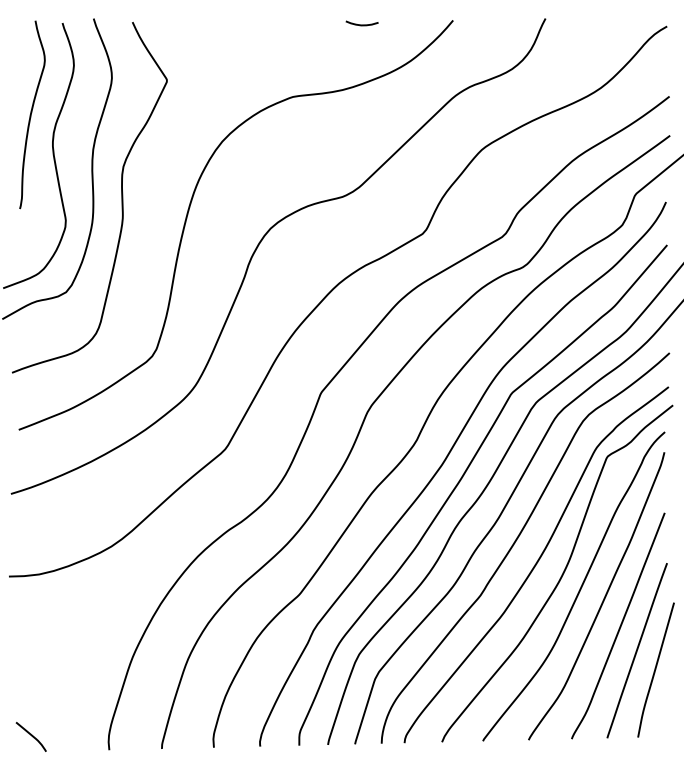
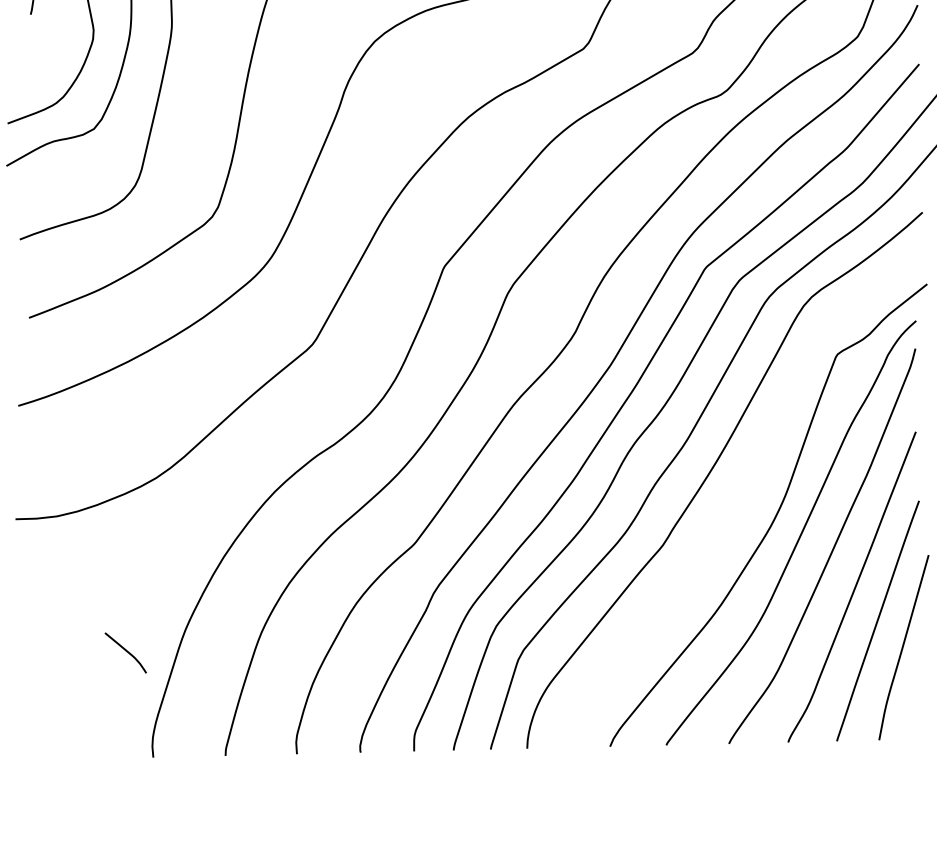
curve: (536, 564) -> (739, 502), removed
curve: (30, 735) -> (124, 650), moved

